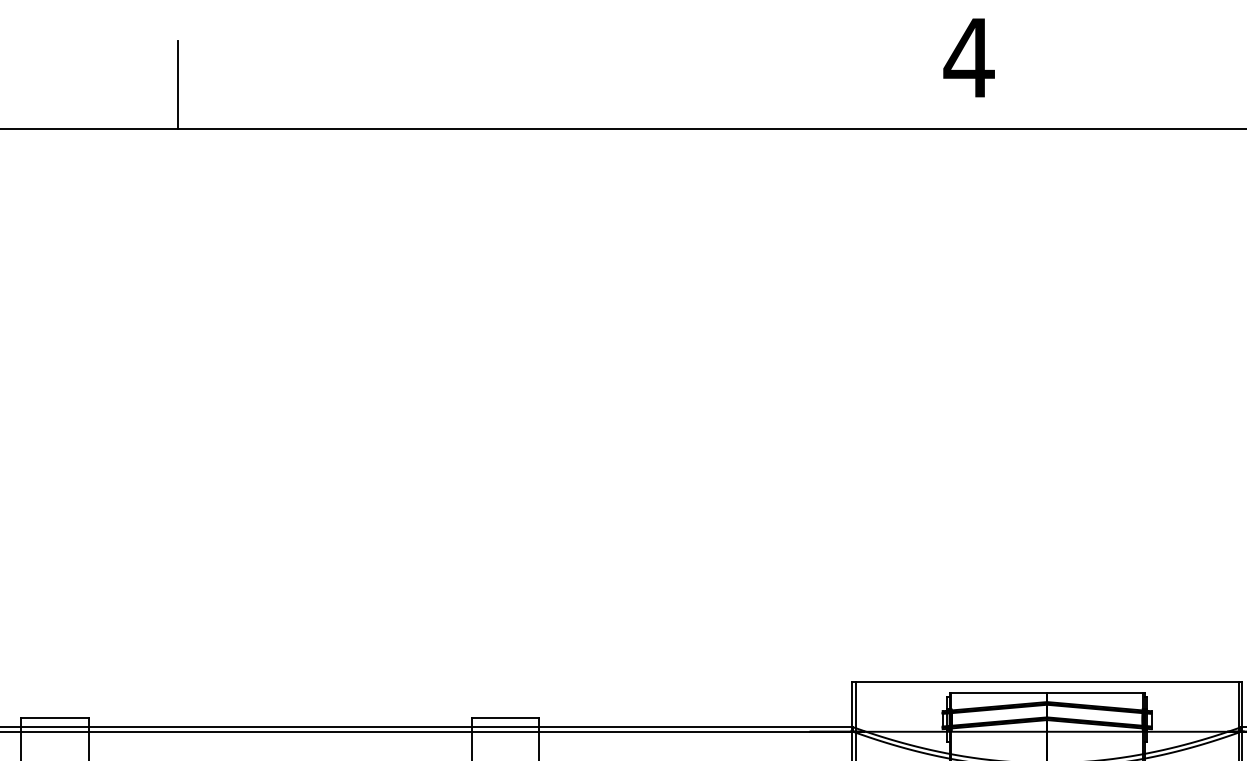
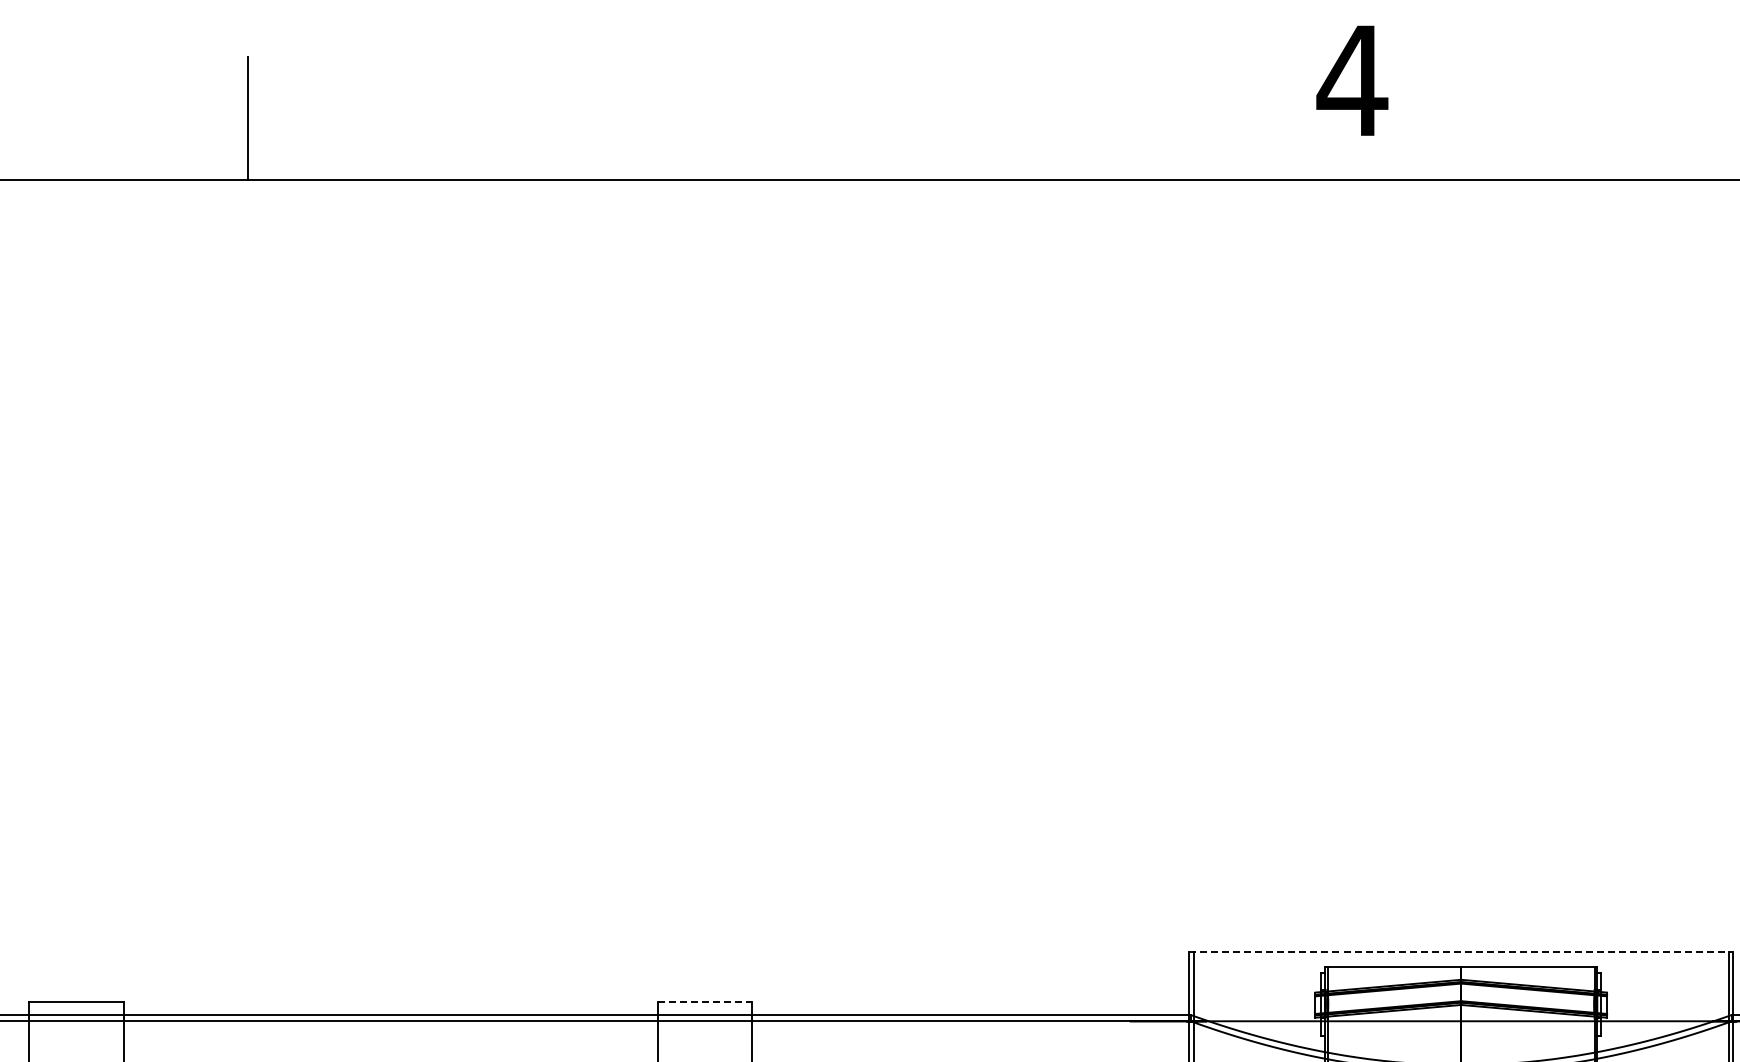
line: (1047, 682) -> (1461, 952), solid -> dashed
line: (505, 718) -> (705, 1002), solid -> dashed

